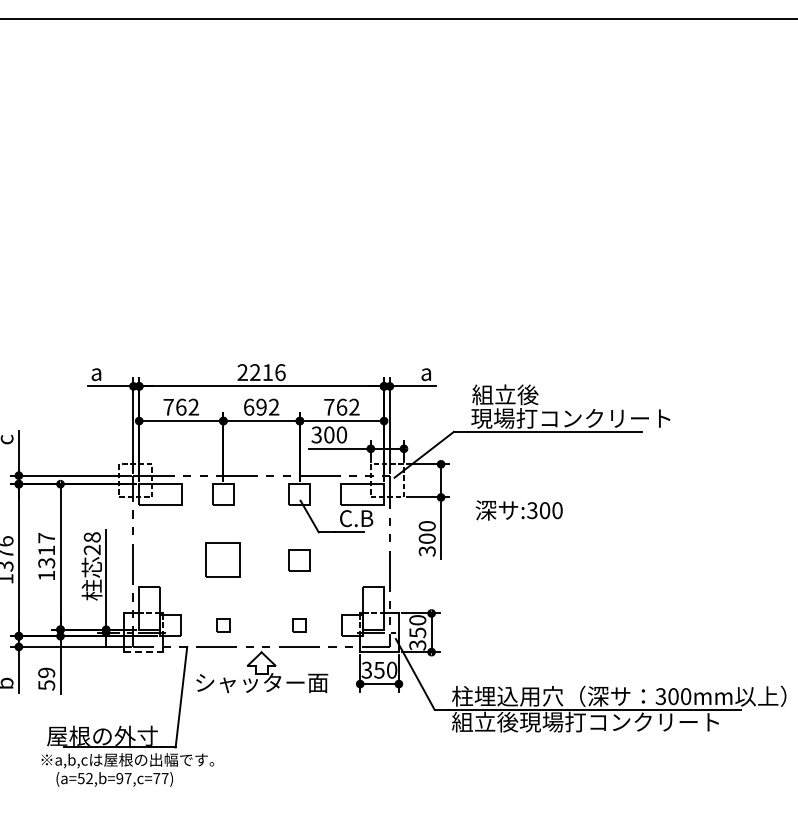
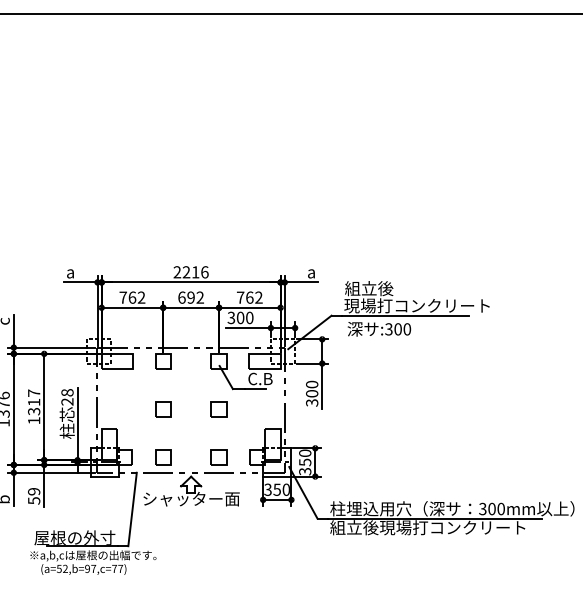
text: (518, 510) -> (378, 329), moved
part: (223, 560) -> (163, 409), size x0.62
part: (223, 625) -> (163, 457), size x1.67
part: (299, 625) -> (218, 457), size x1.67
line: (144, 652) -> (105, 476), dashed -> solid

